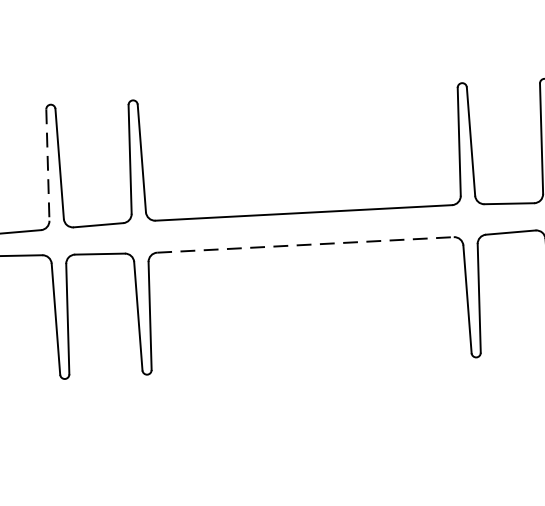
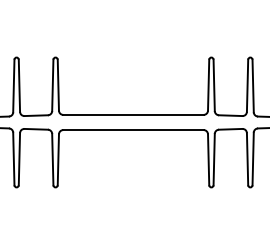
line: (47, 166) -> (13, 86), dashed -> solid
line: (305, 245) -> (133, 130), dashed -> solid

